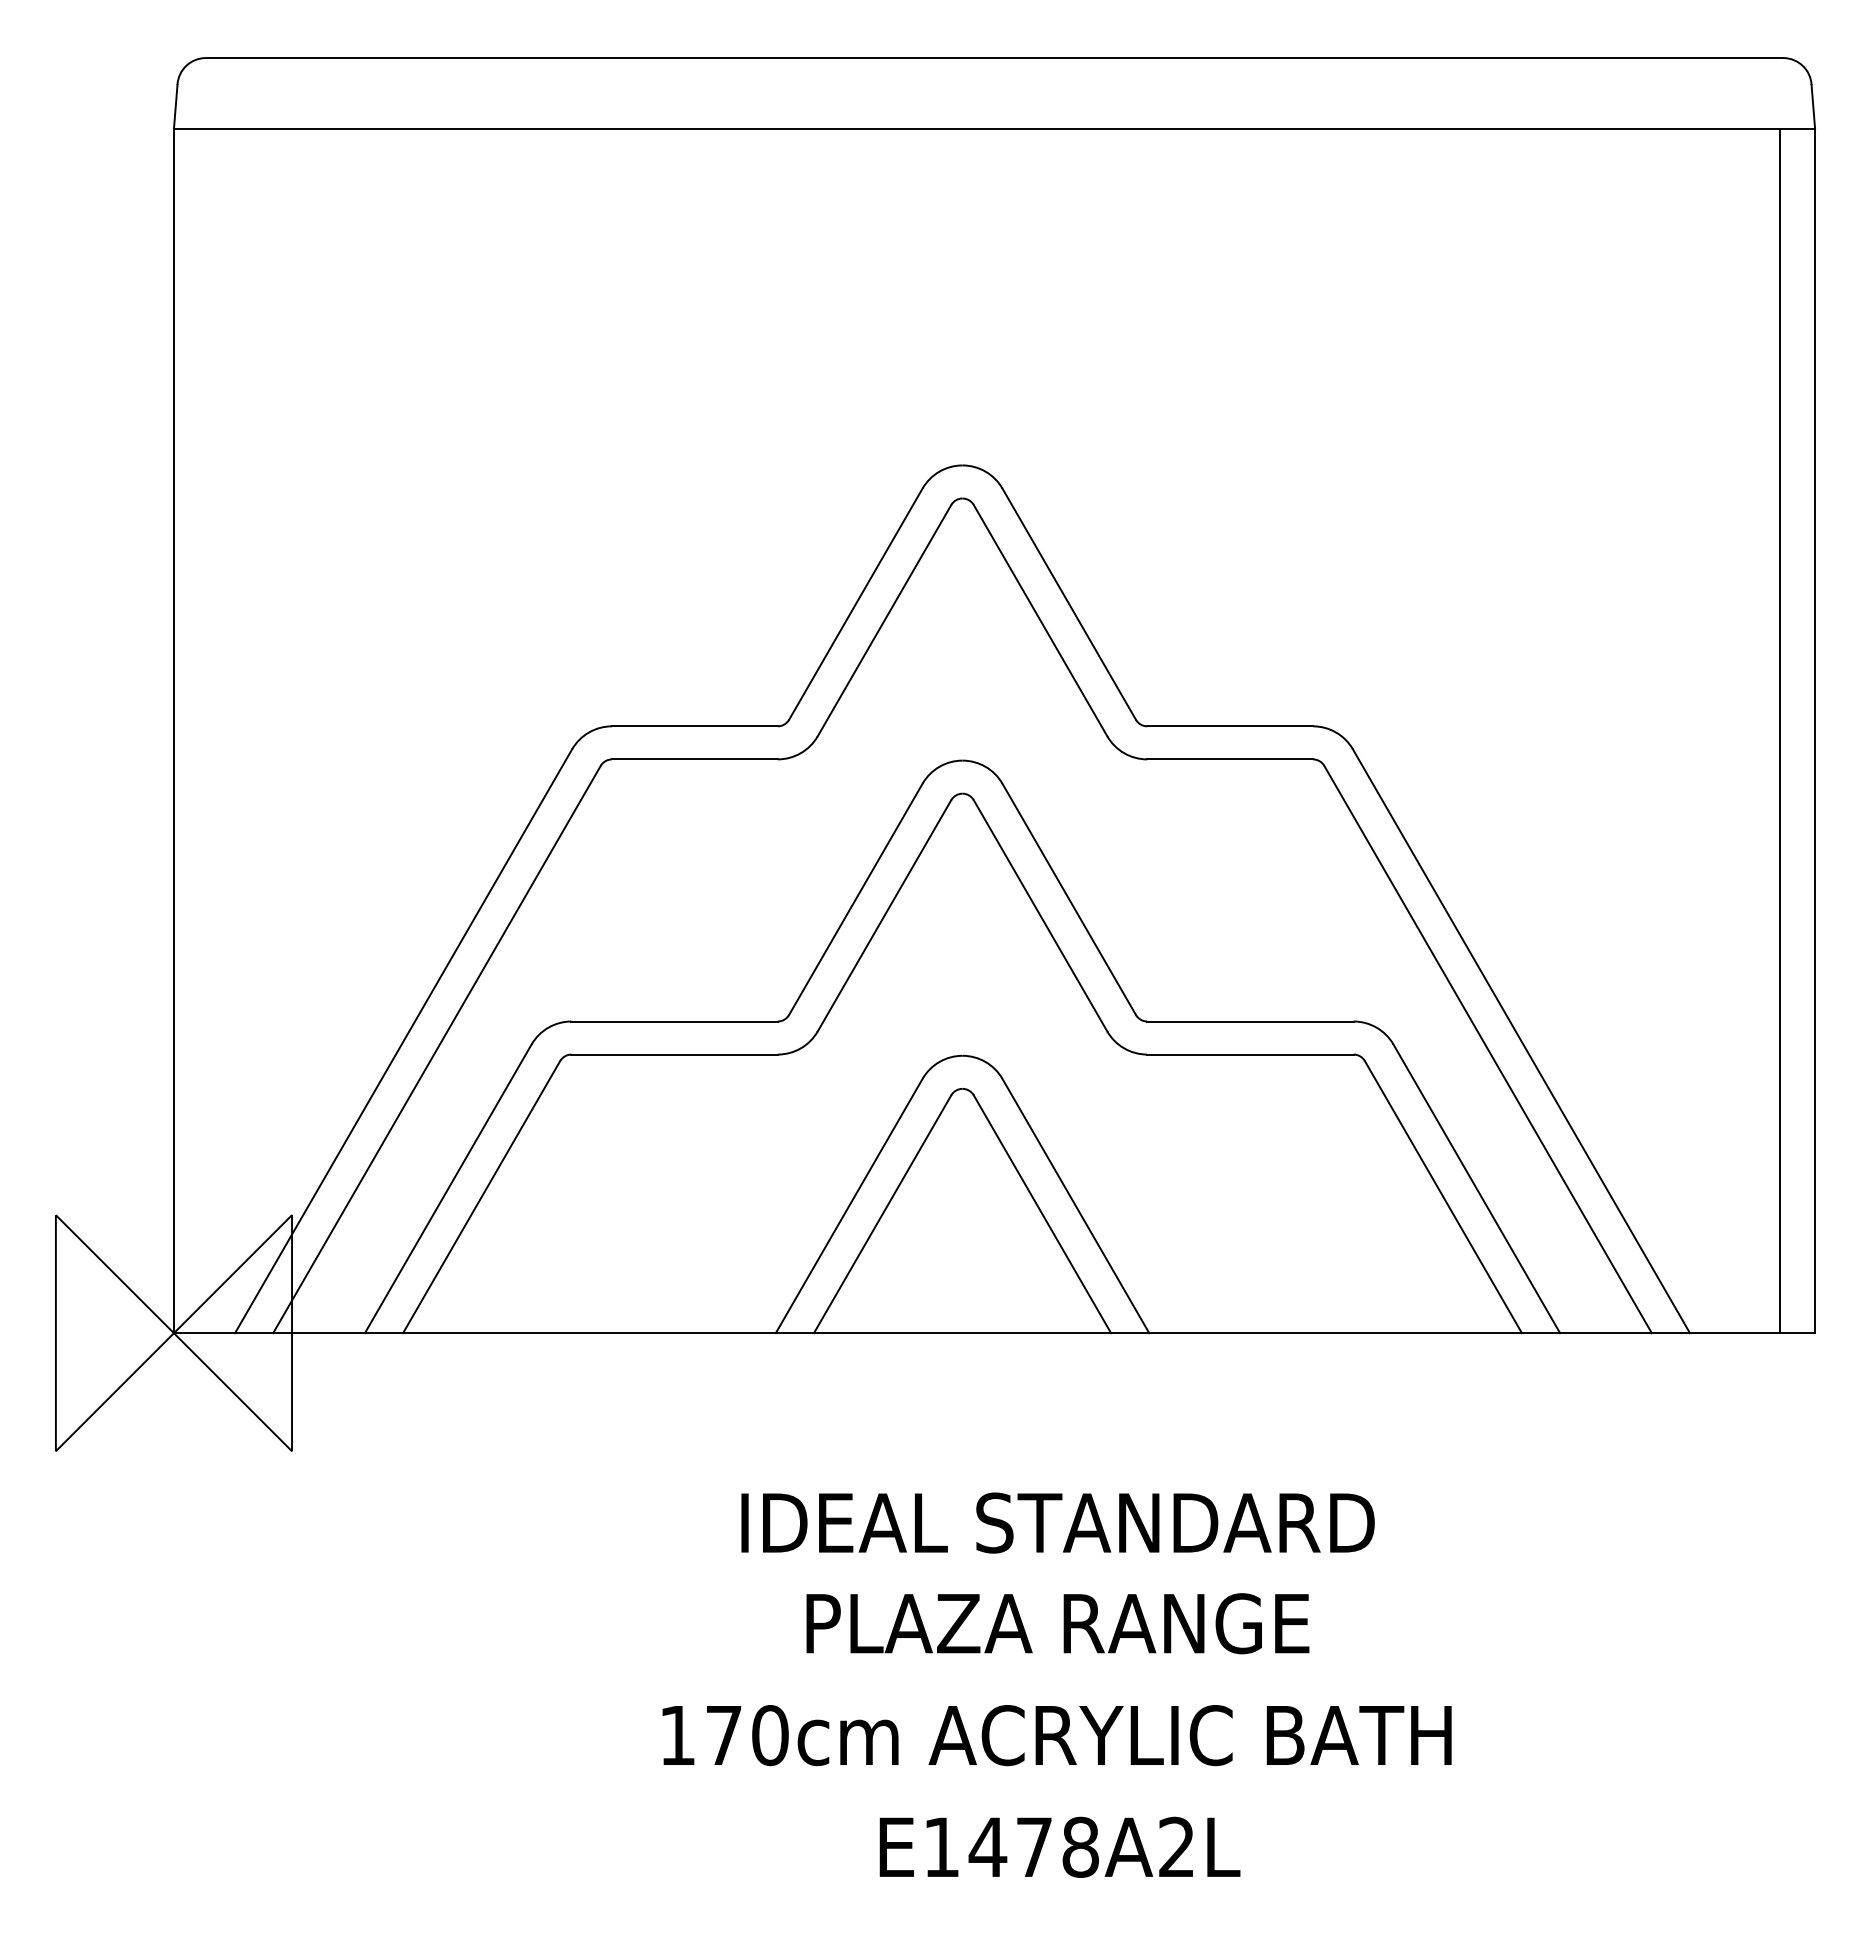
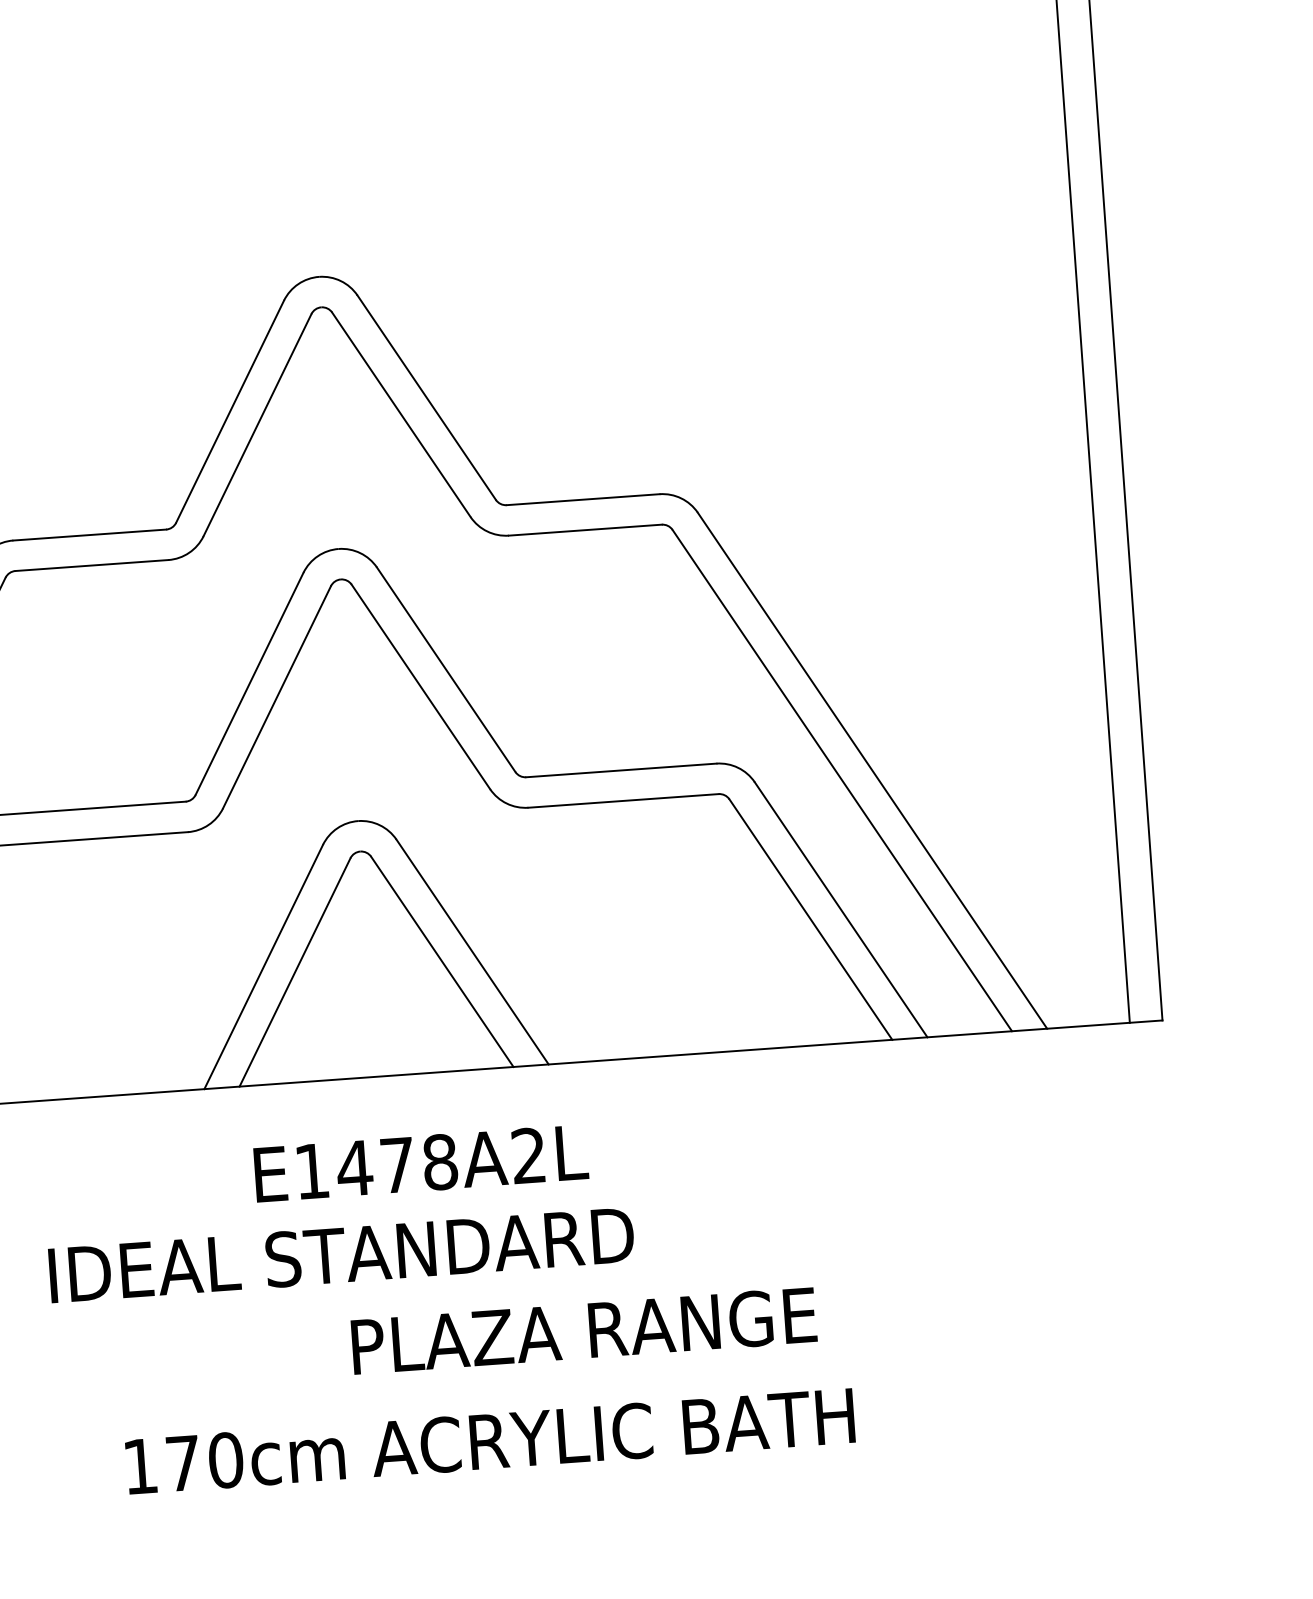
text: (1057, 1522) -> (341, 1254), moved
text: (1057, 1623) -> (583, 1330), moved
text: (1059, 1846) -> (420, 1162), moved

